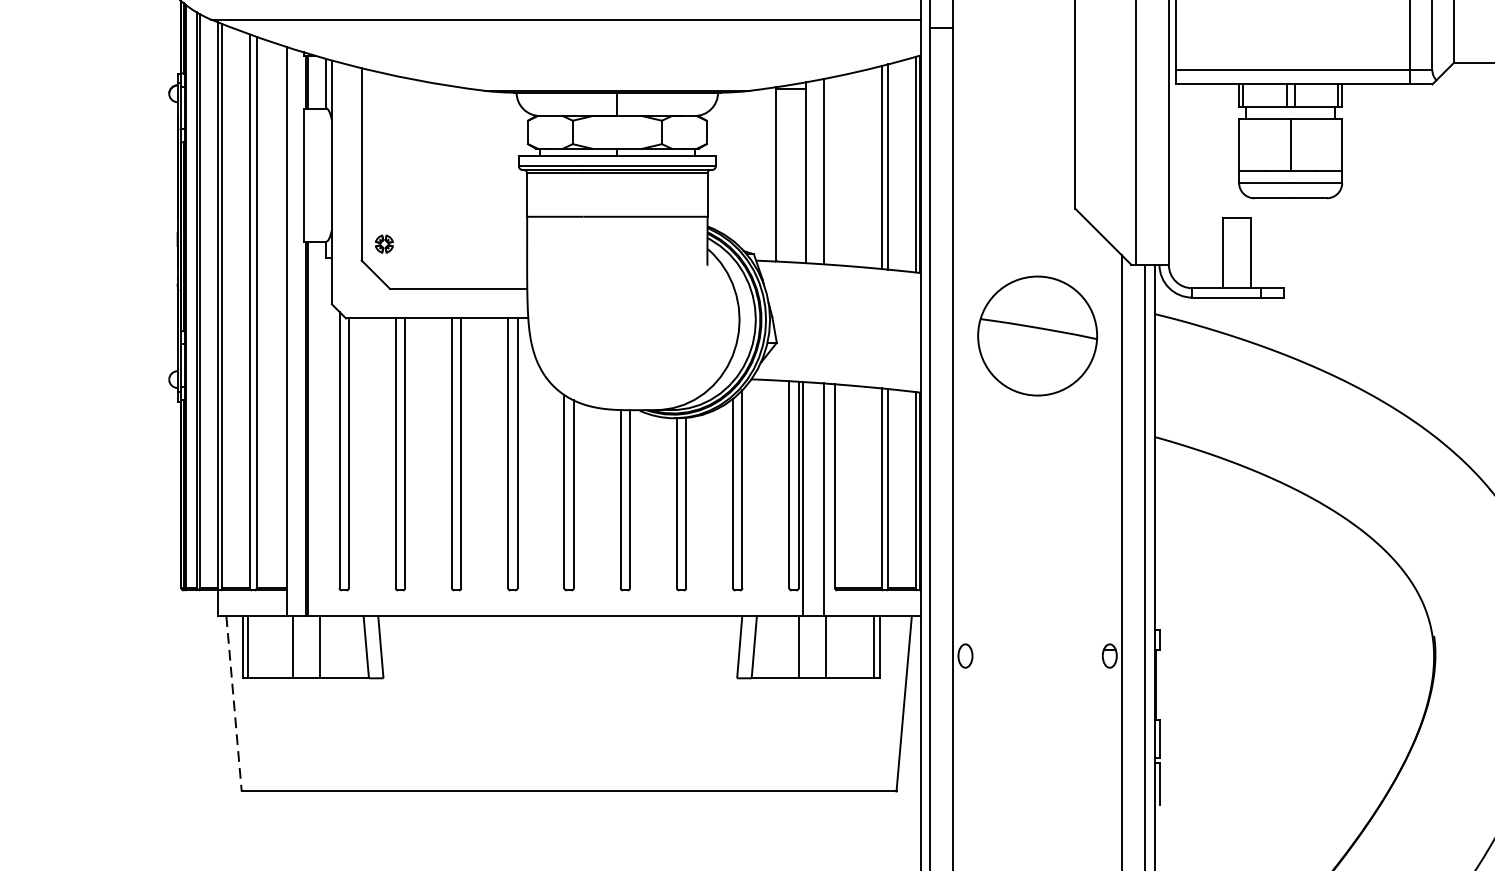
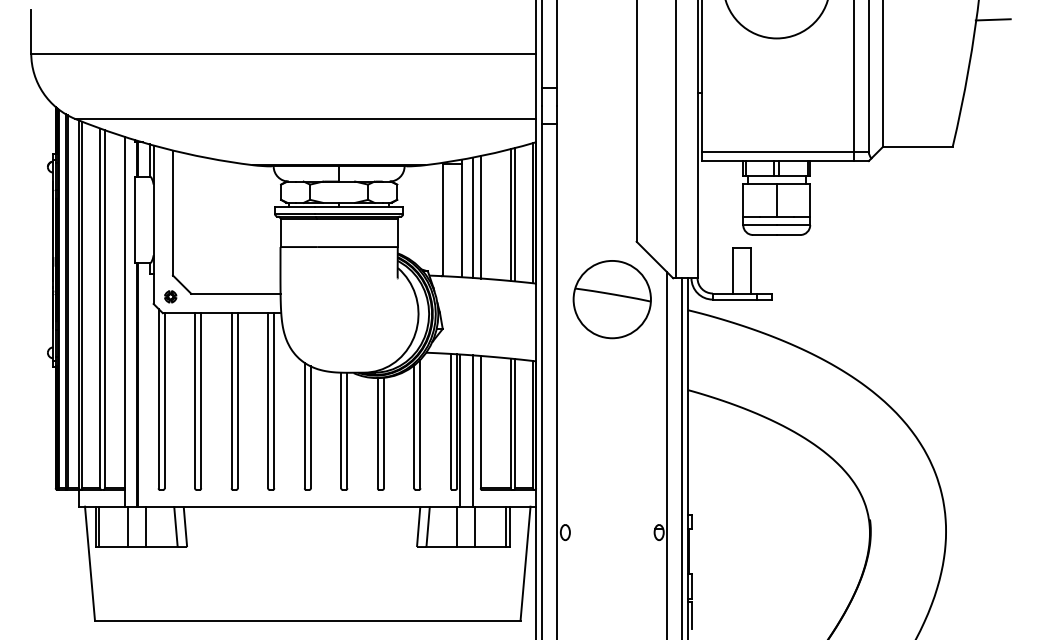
line: (834, 171) -> (480, 217), added
part: (384, 243) -> (170, 296), moved
part: (1036, 335) -> (611, 299), moved
line: (234, 705) -> (90, 564), dashed -> solid

